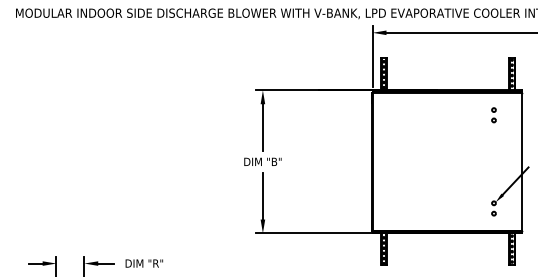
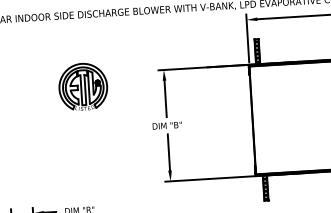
part: (158, 105) -> (83, 86), added

